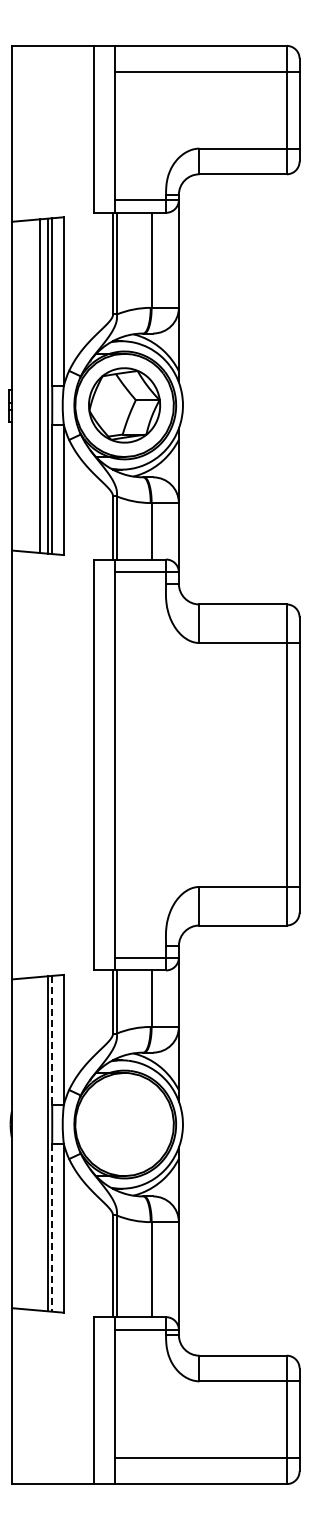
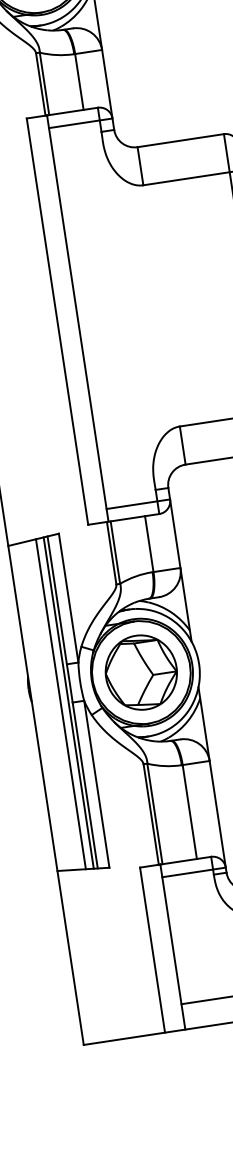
line: (52, 1040) -> (57, 600), dashed -> solid
part: (124, 1124) -> (141, 672), added
line: (40, 1143) -> (61, 703), added
line: (52, 1227) -> (85, 785), dashed -> solid

